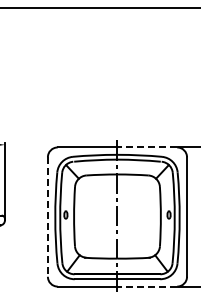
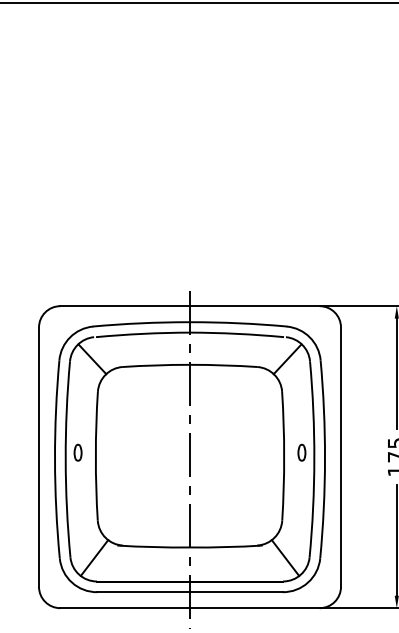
line: (147, 147) -> (255, 306), dashed -> solid
line: (47, 217) -> (38, 458), dashed -> solid
line: (147, 286) -> (255, 607), dashed -> solid

